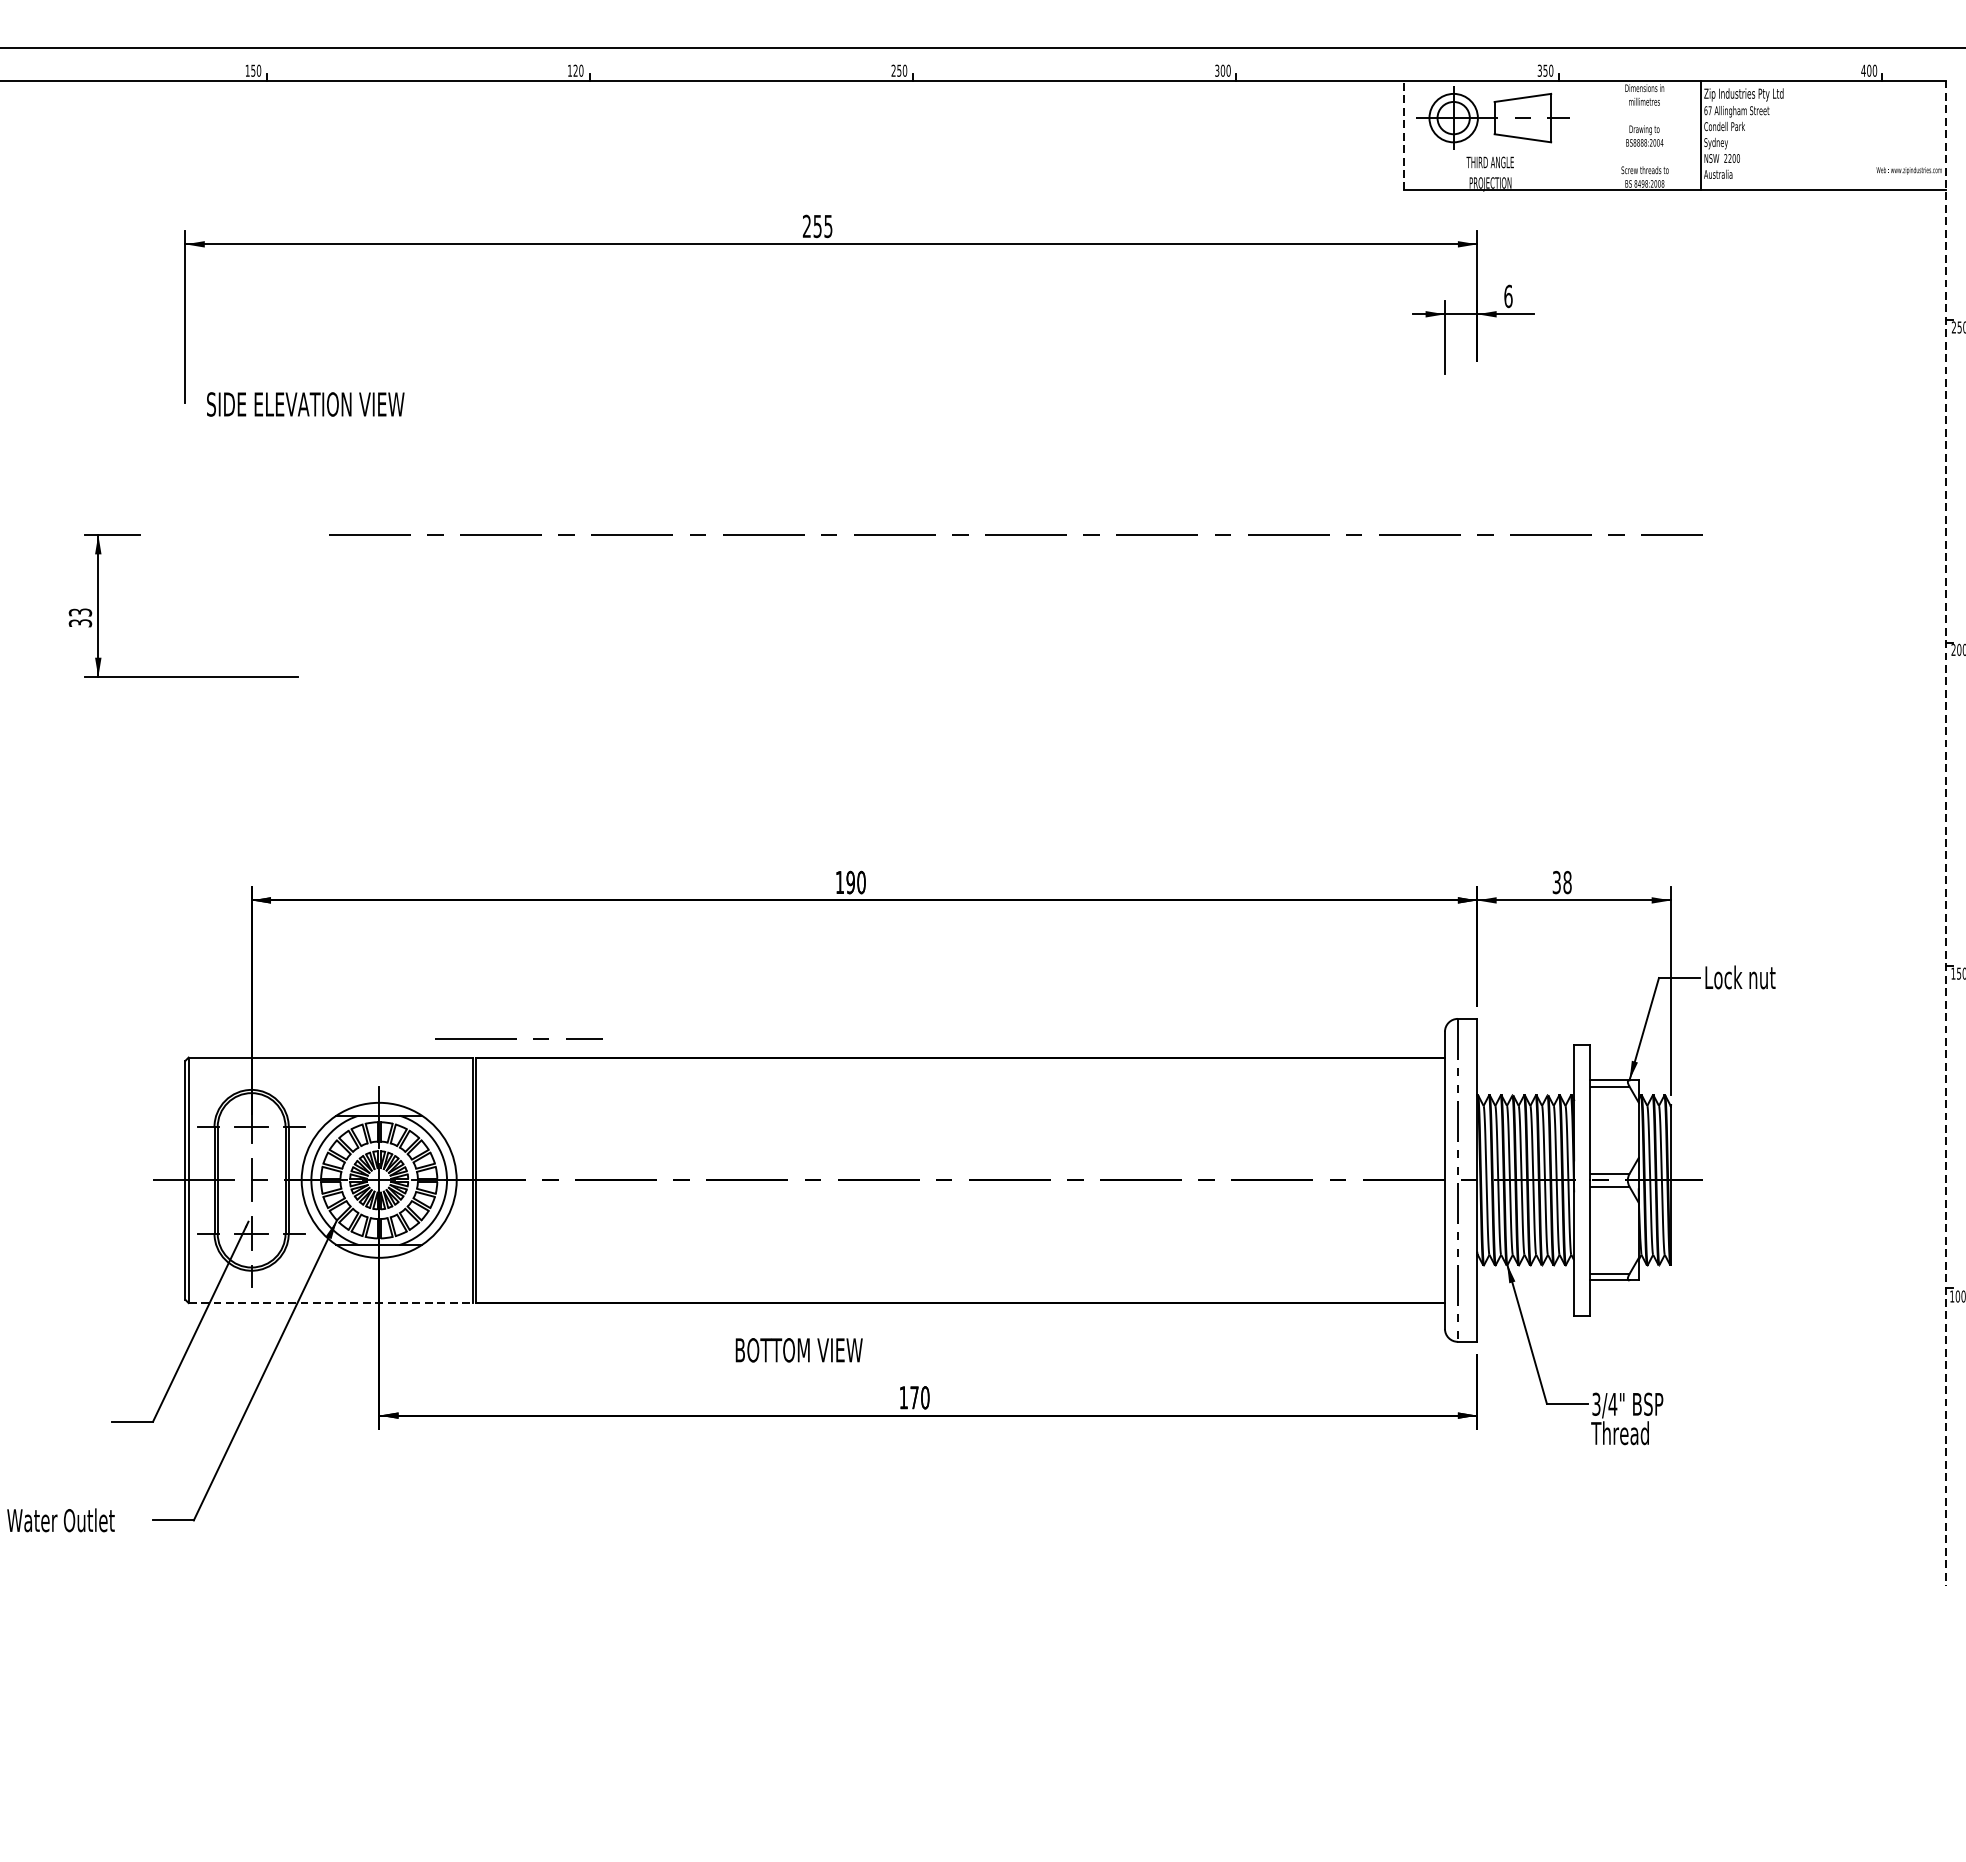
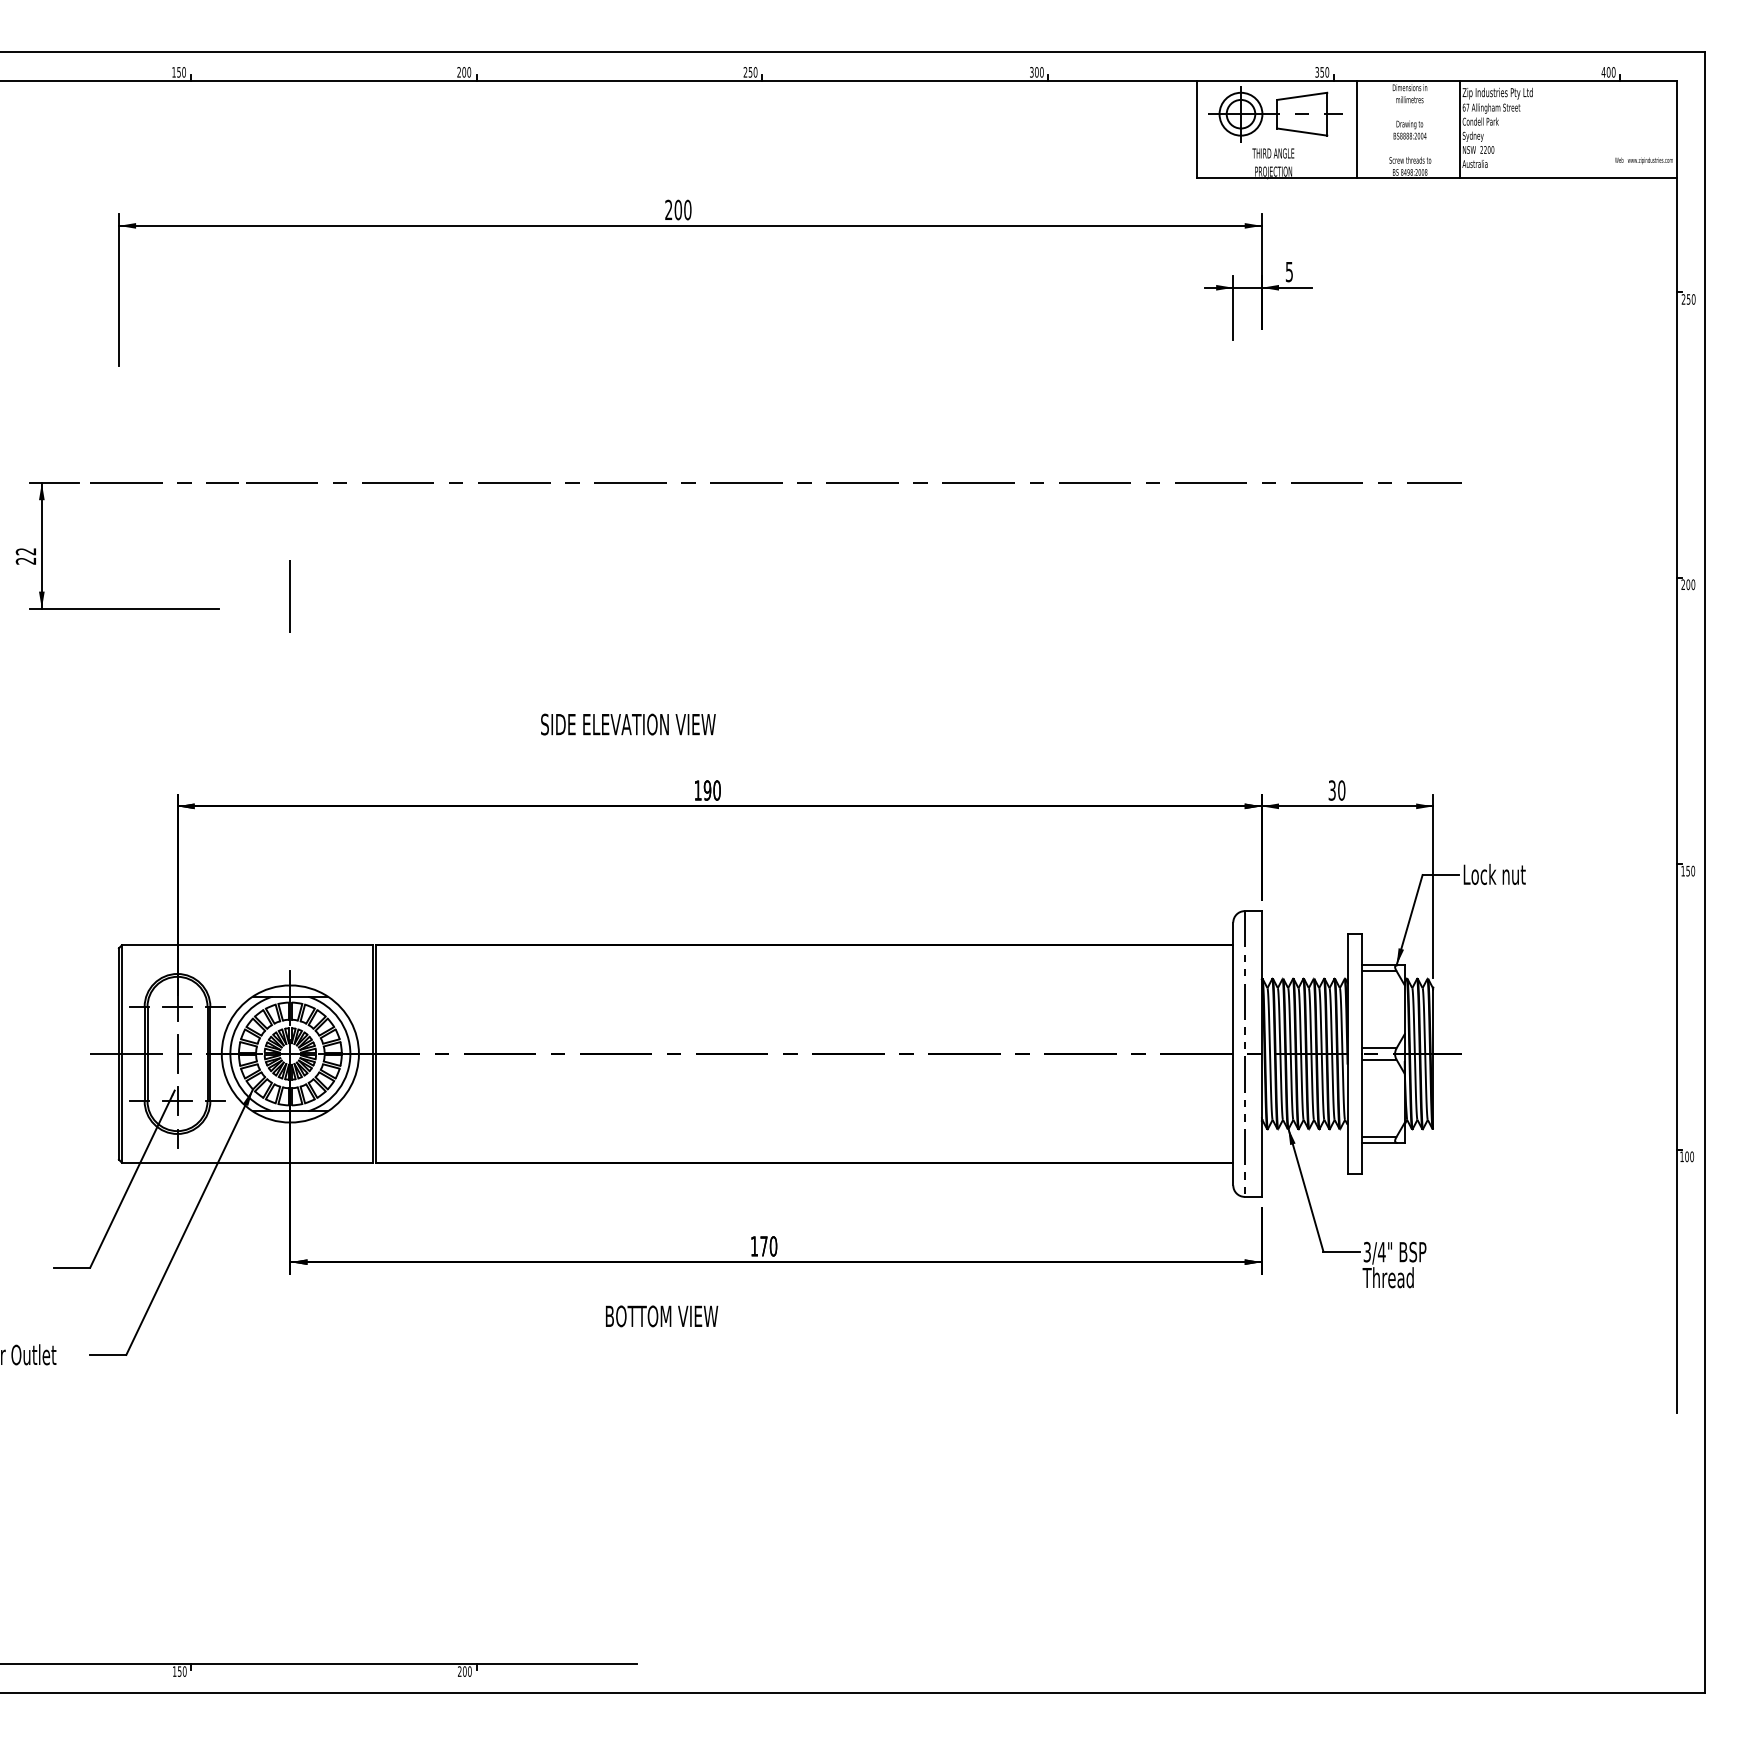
text: (572, 70) -> (461, 72), 120 -> 200
line: (1403, 135) -> (1196, 129), dashed -> solid
line: (1584, 135) -> (1356, 129), added
text: (822, 225) -> (682, 209), 255 -> 200
text: (1508, 295) -> (1289, 271), 6 -> 5
text: (305, 404) -> (628, 724), moved
text: (80, 618) -> (26, 556), 33 -> 22
line: (379, 665) -> (290, 598), added
line: (1945, 832) -> (1676, 746), dashed -> solid
text: (1567, 882) -> (1341, 790), 38 -> 30
line: (516, 1038) -> (162, 482), moved
line: (330, 1302) -> (247, 1162), dashed -> solid
text: (799, 1350) -> (662, 1316), moved

